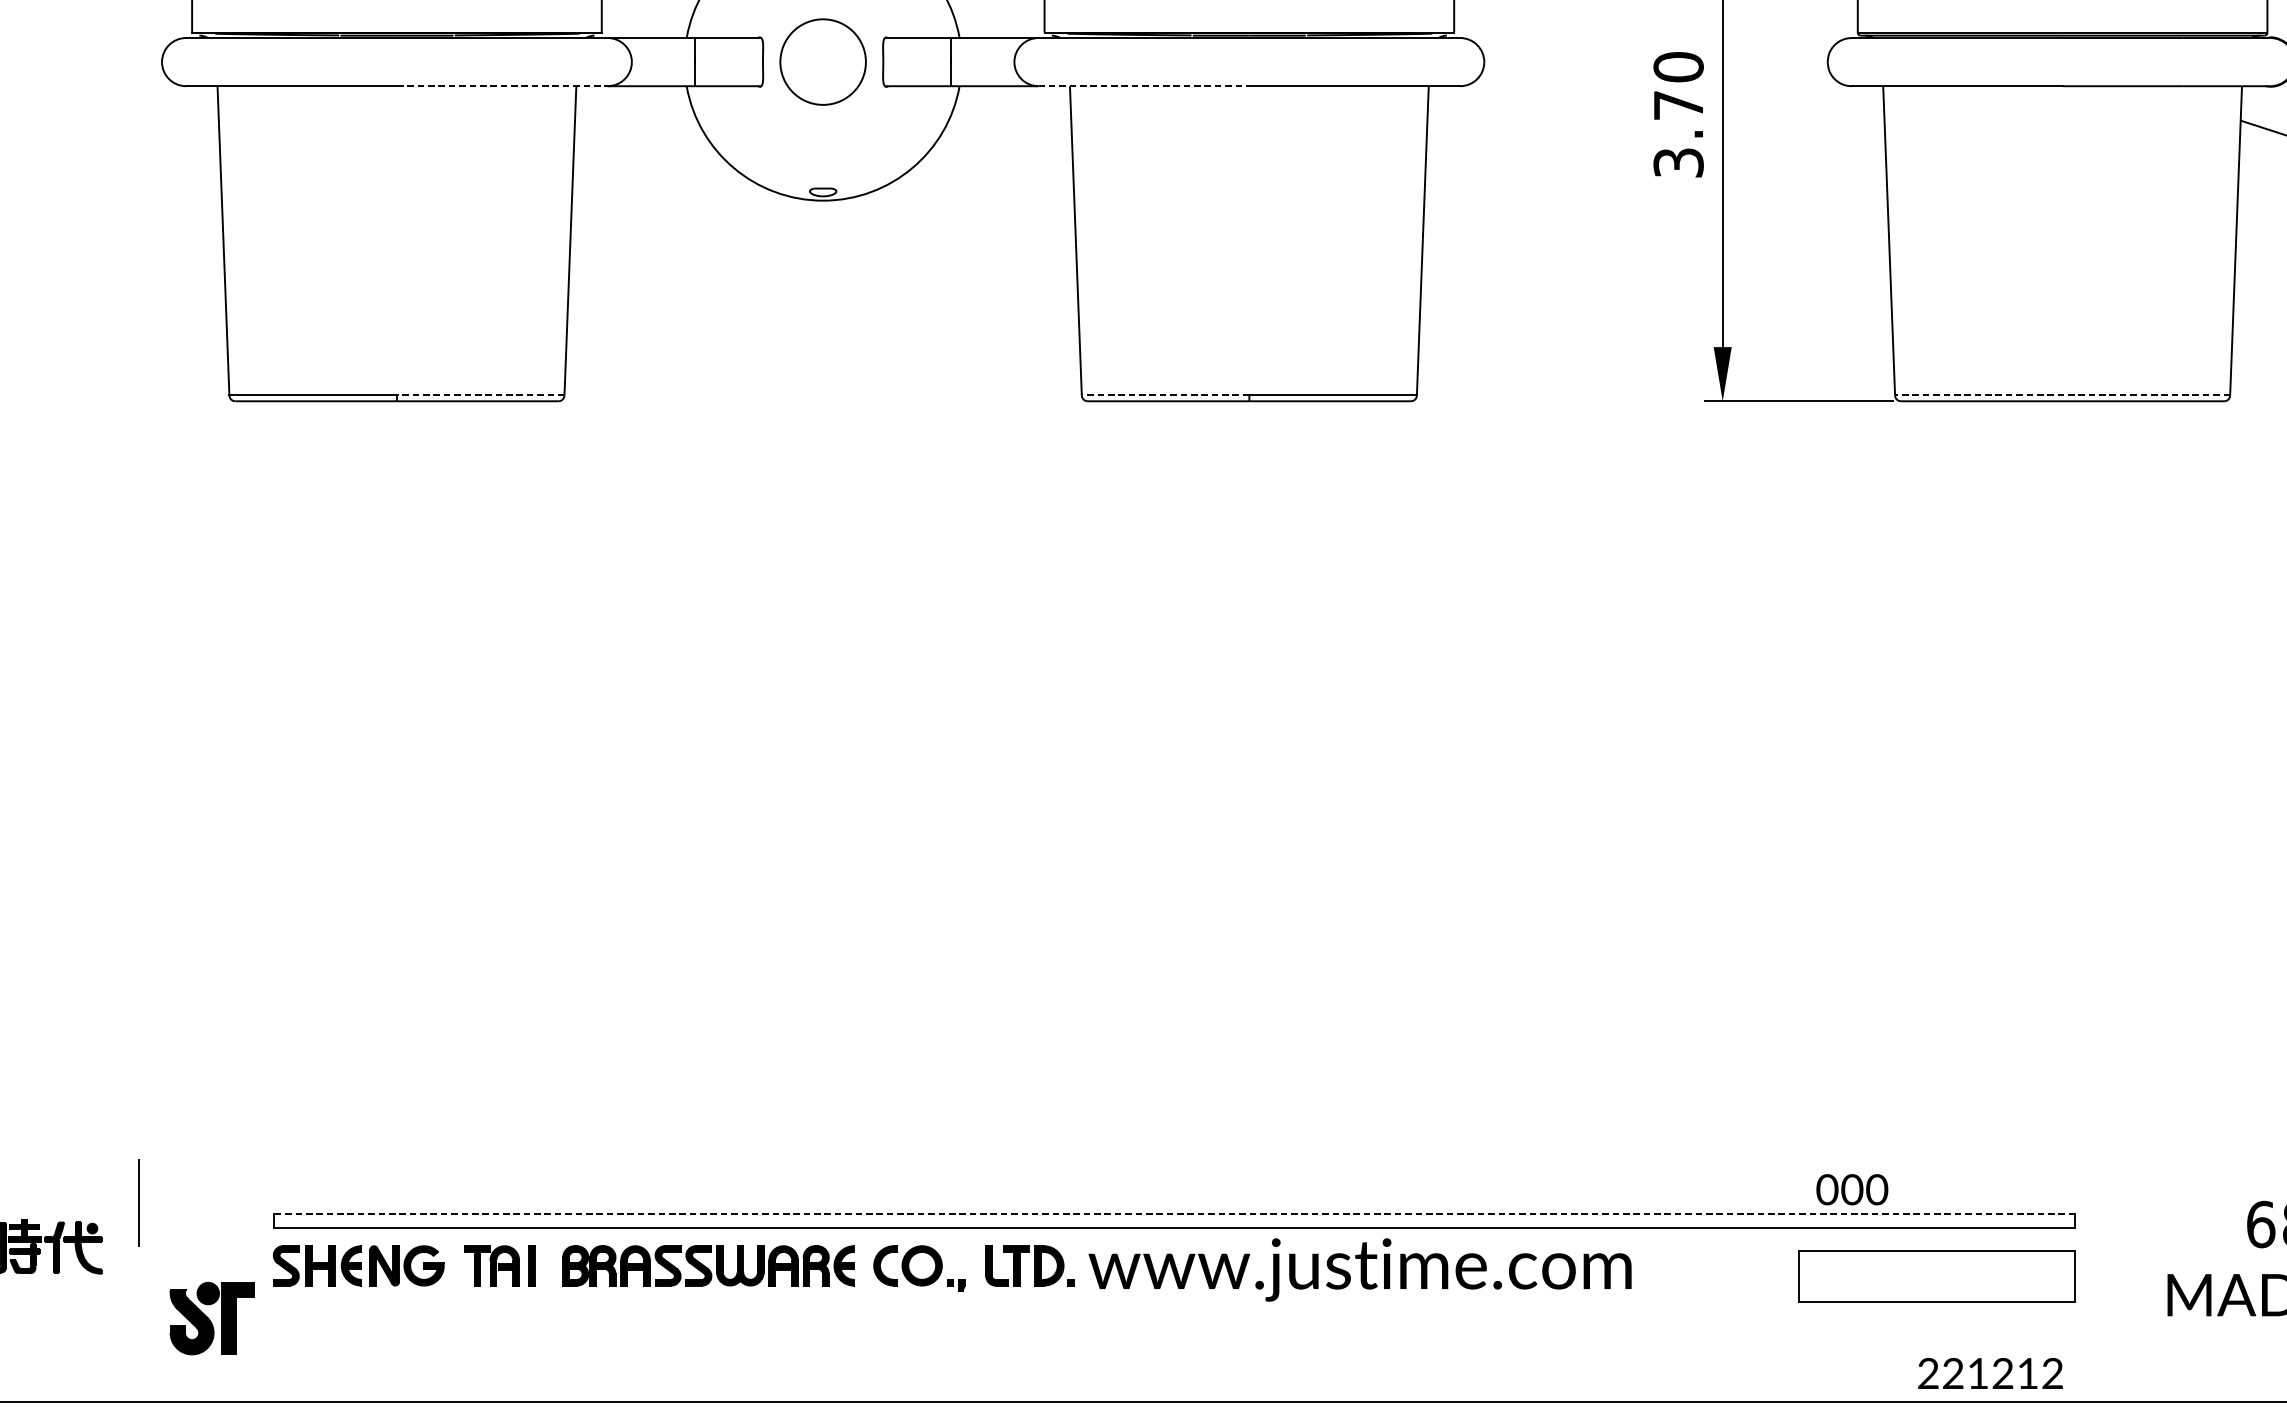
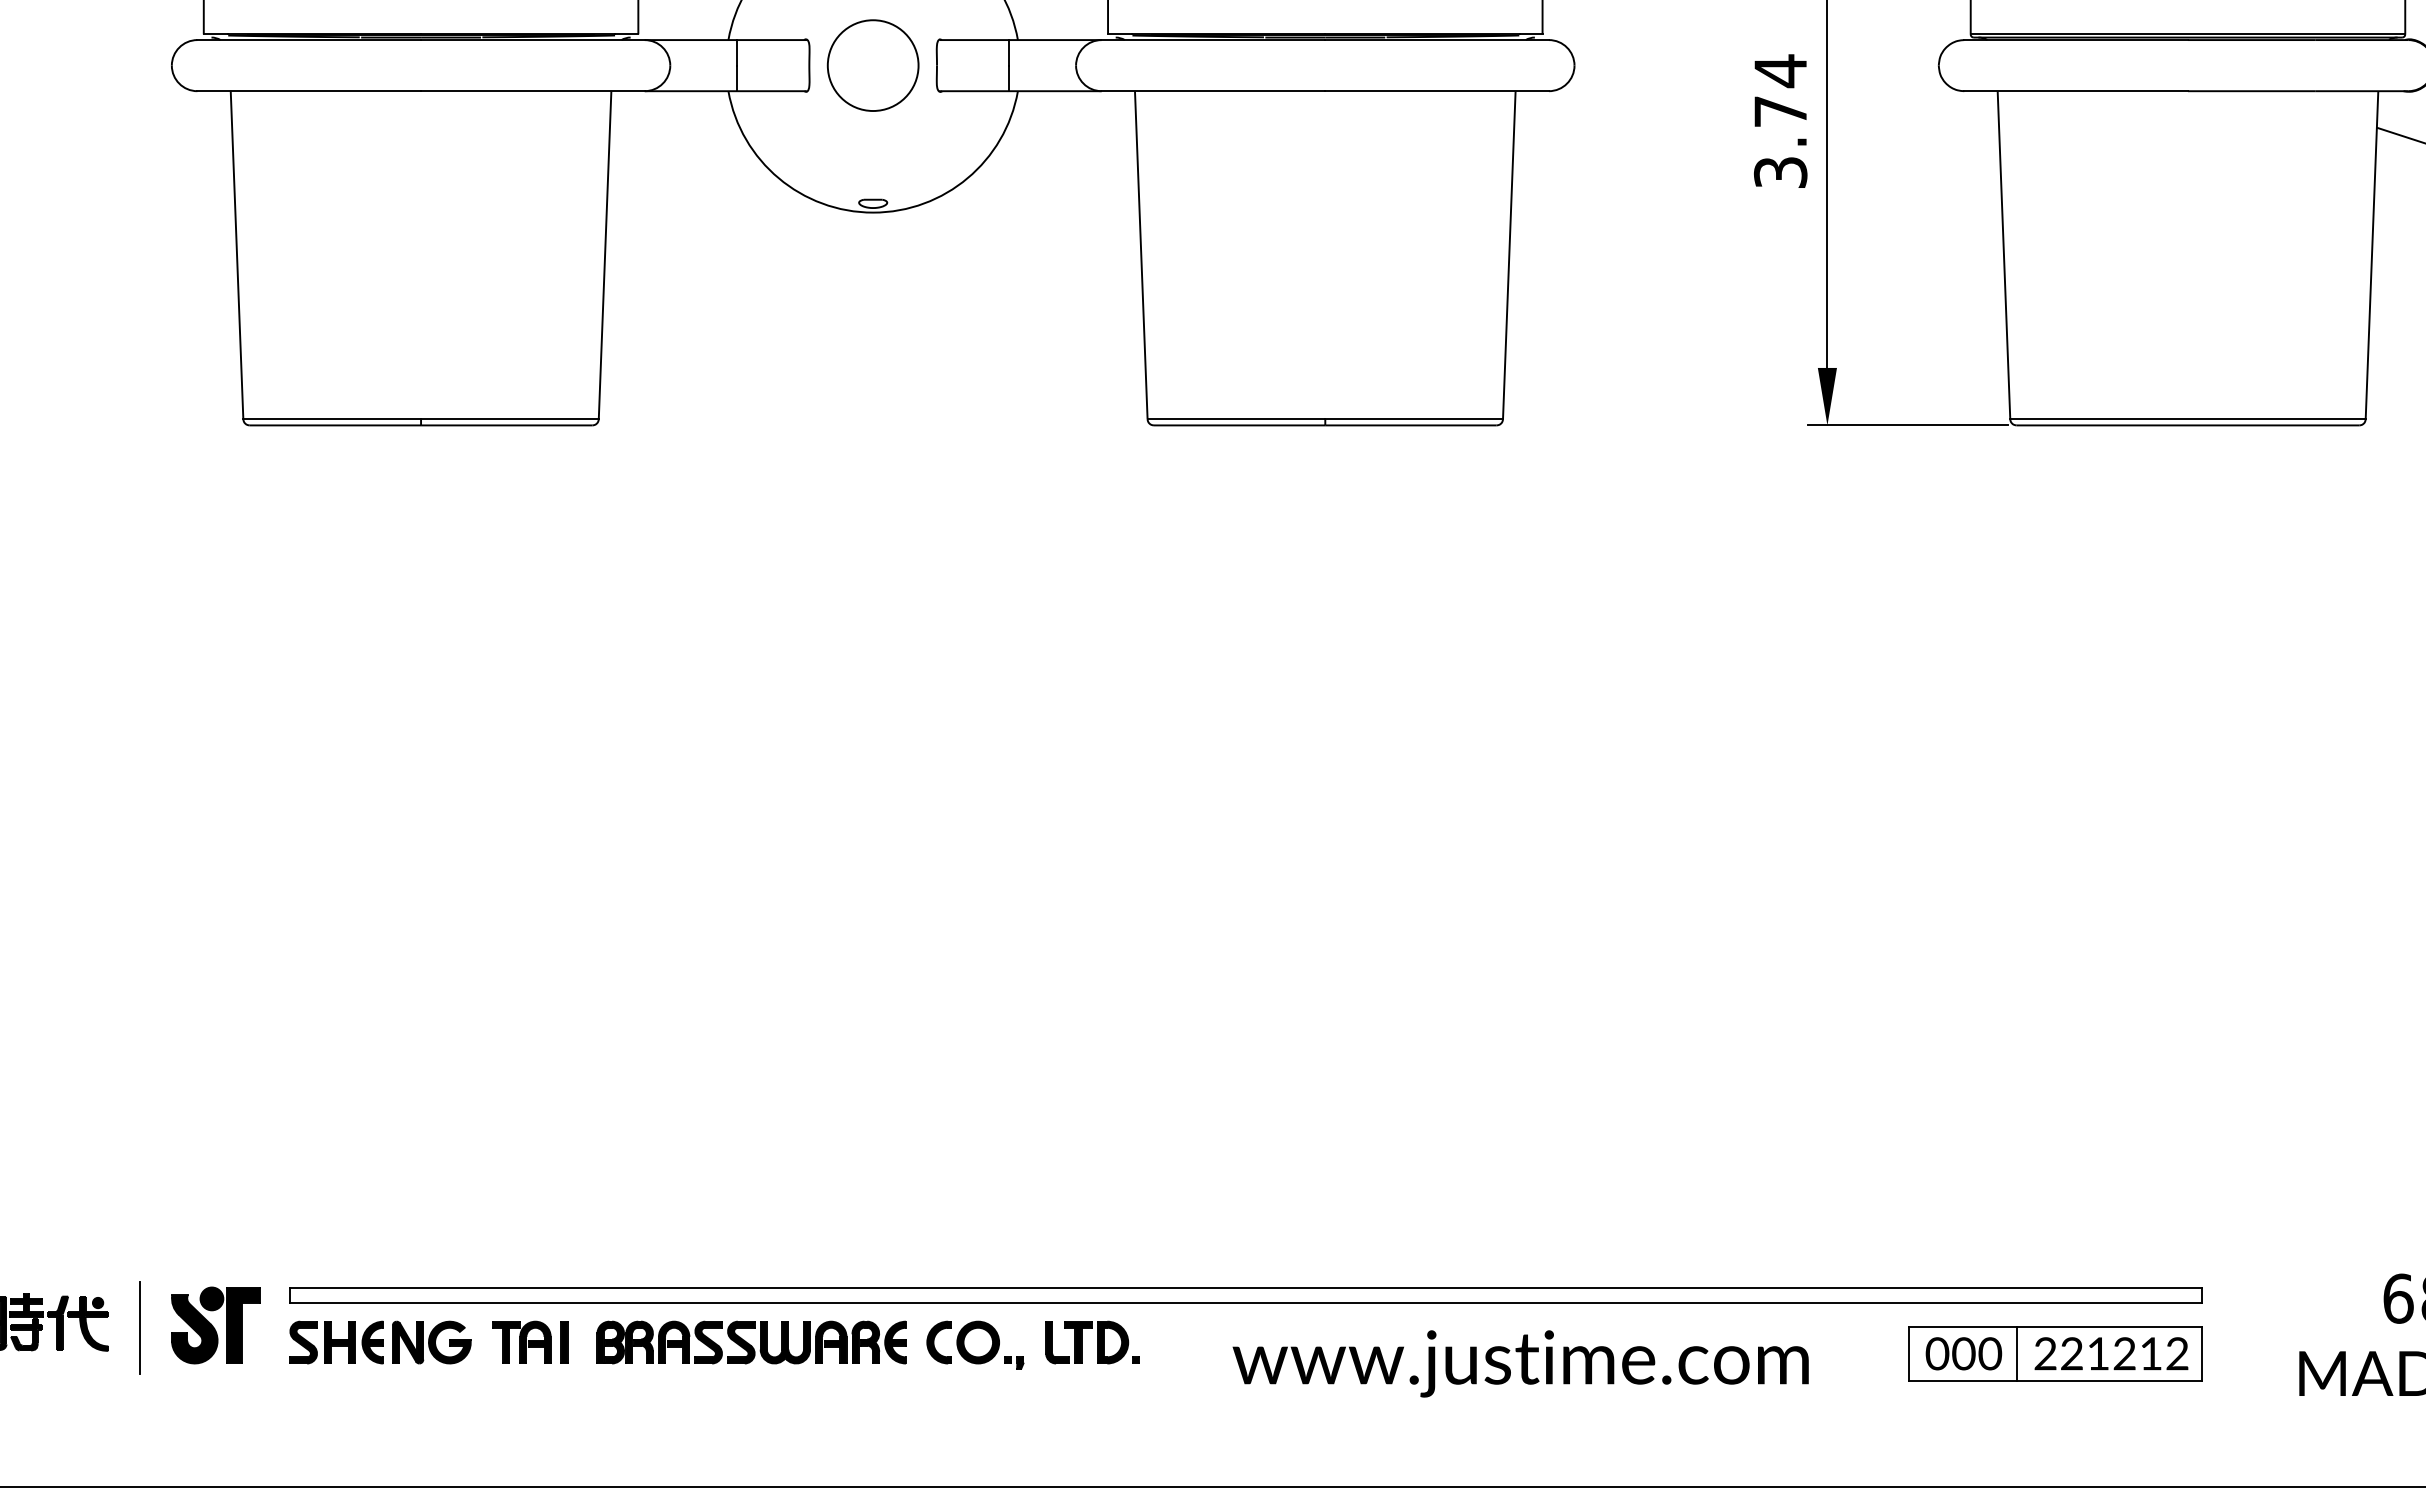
text: (1678, 67) -> (1780, 71), 3.70 -> 3.74
line: (501, 86) -> (532, 91), dashed -> solid
line: (1143, 86) -> (1213, 91), dashed -> solid
line: (480, 395) -> (509, 419), dashed -> solid
line: (1165, 395) -> (1236, 419), dashed -> solid
line: (2062, 395) -> (2187, 419), dashed -> solid
text: (1851, 1189) -> (1963, 1353), moved
line: (138, 1202) -> (139, 1327), moved
line: (1175, 1213) -> (1246, 1287), dashed -> solid
text: (1359, 1269) -> (1520, 1363), moved
line: (1900, 1276) -> (2016, 1353), added
part: (211, 1318) -> (215, 1325), moved
text: (1990, 1373) -> (2111, 1353), moved

